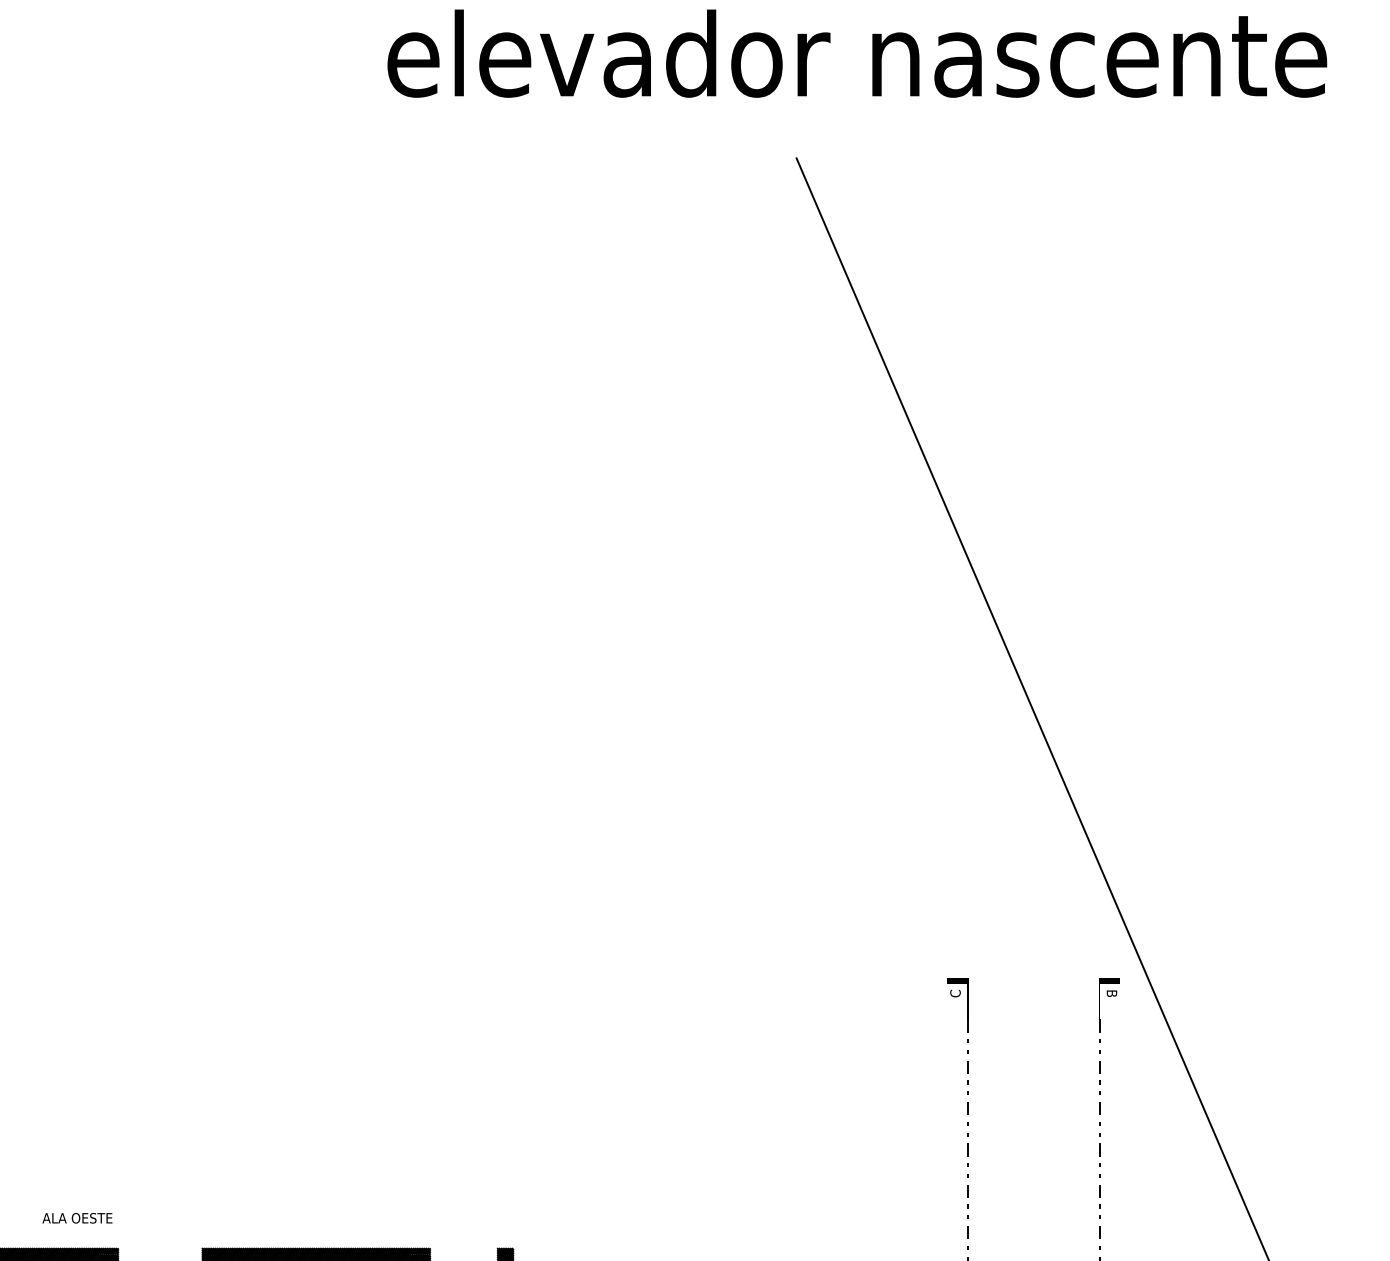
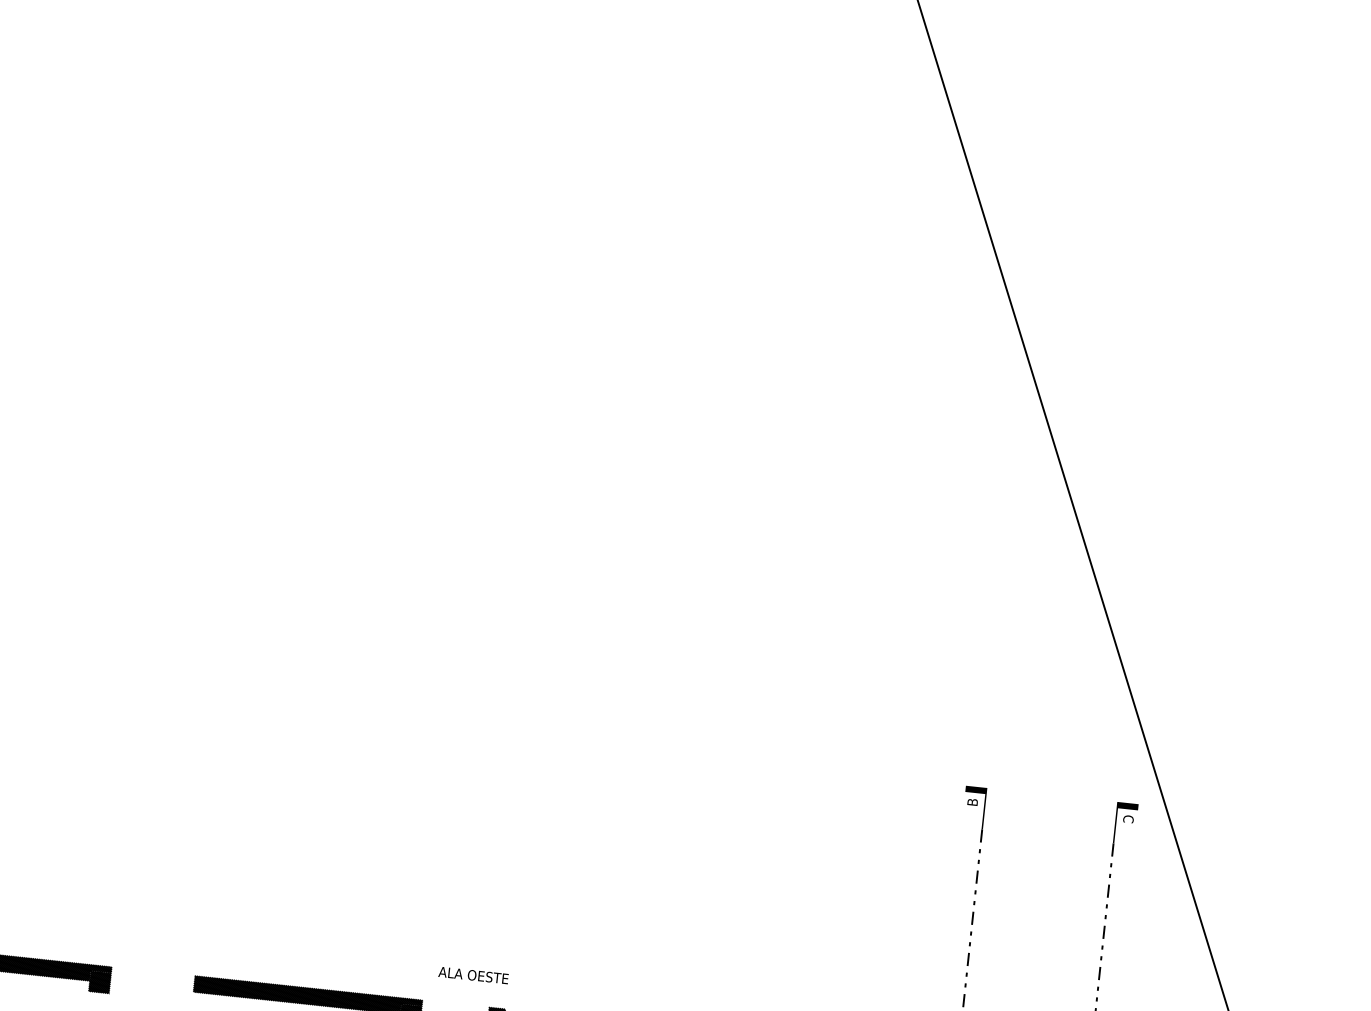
text: (955, 993) -> (972, 802), C -> B
text: (1111, 993) -> (1128, 818), B -> C
text: (77, 1218) -> (473, 975), moved

